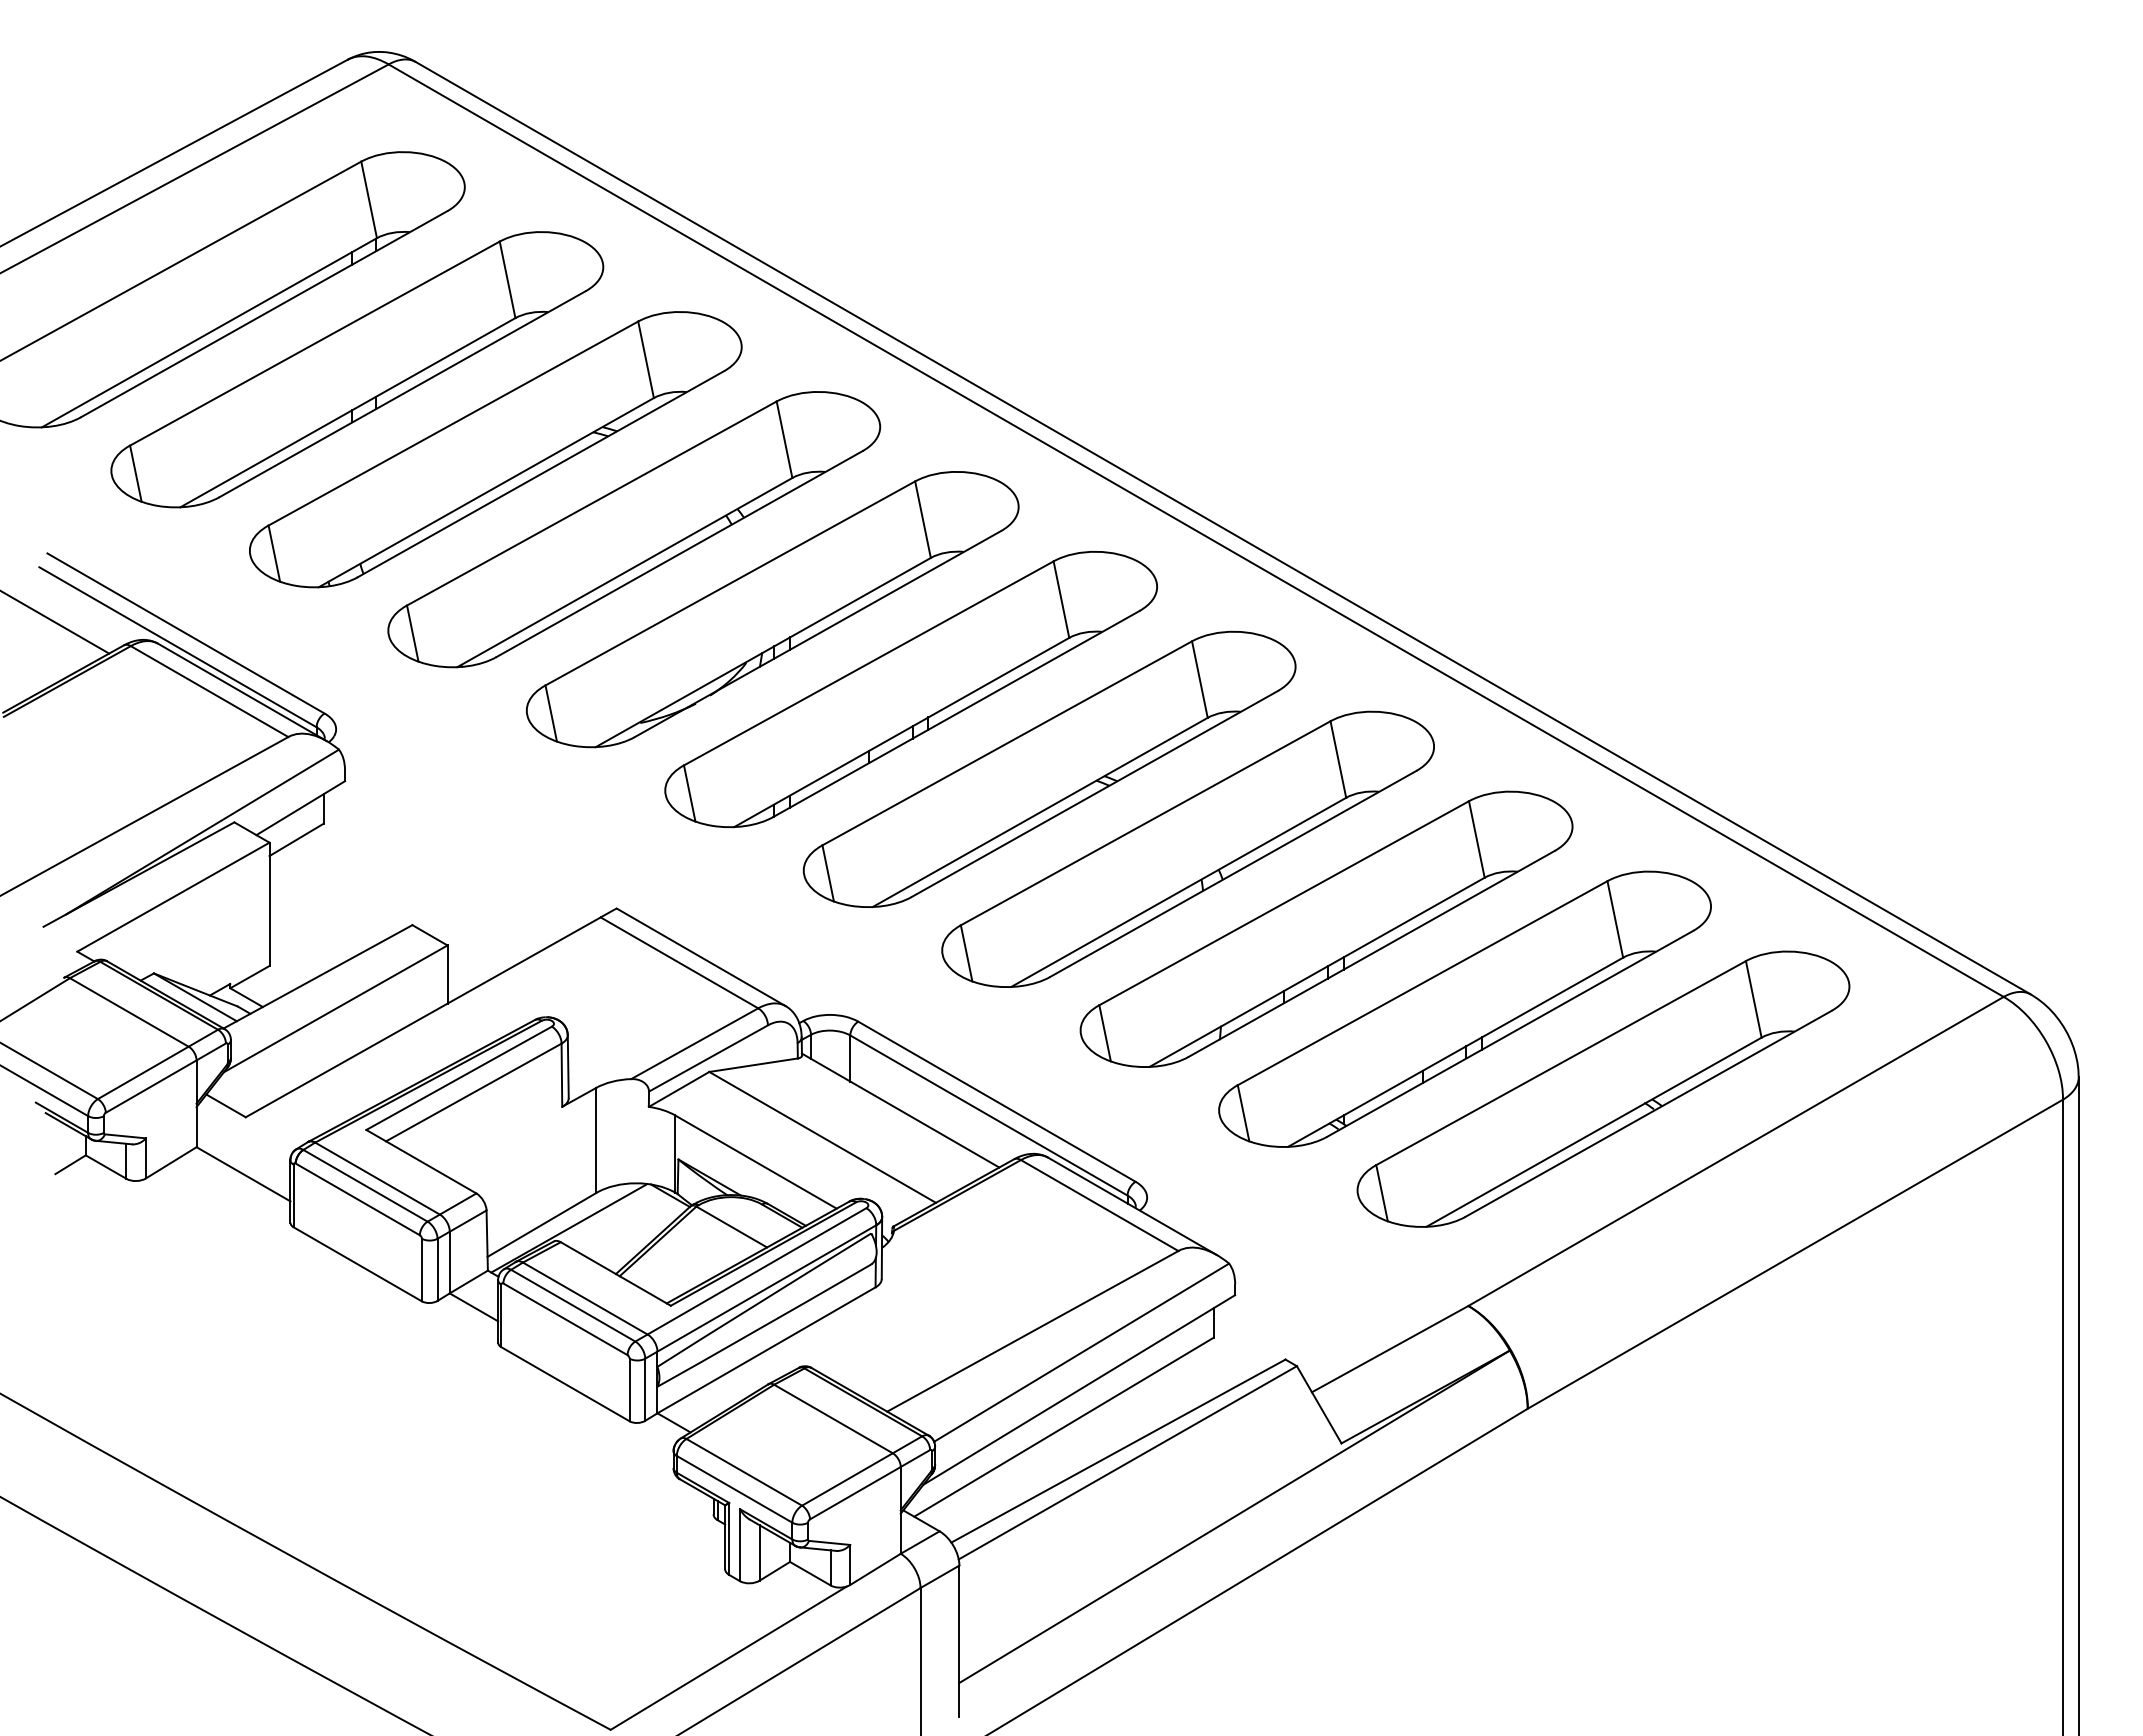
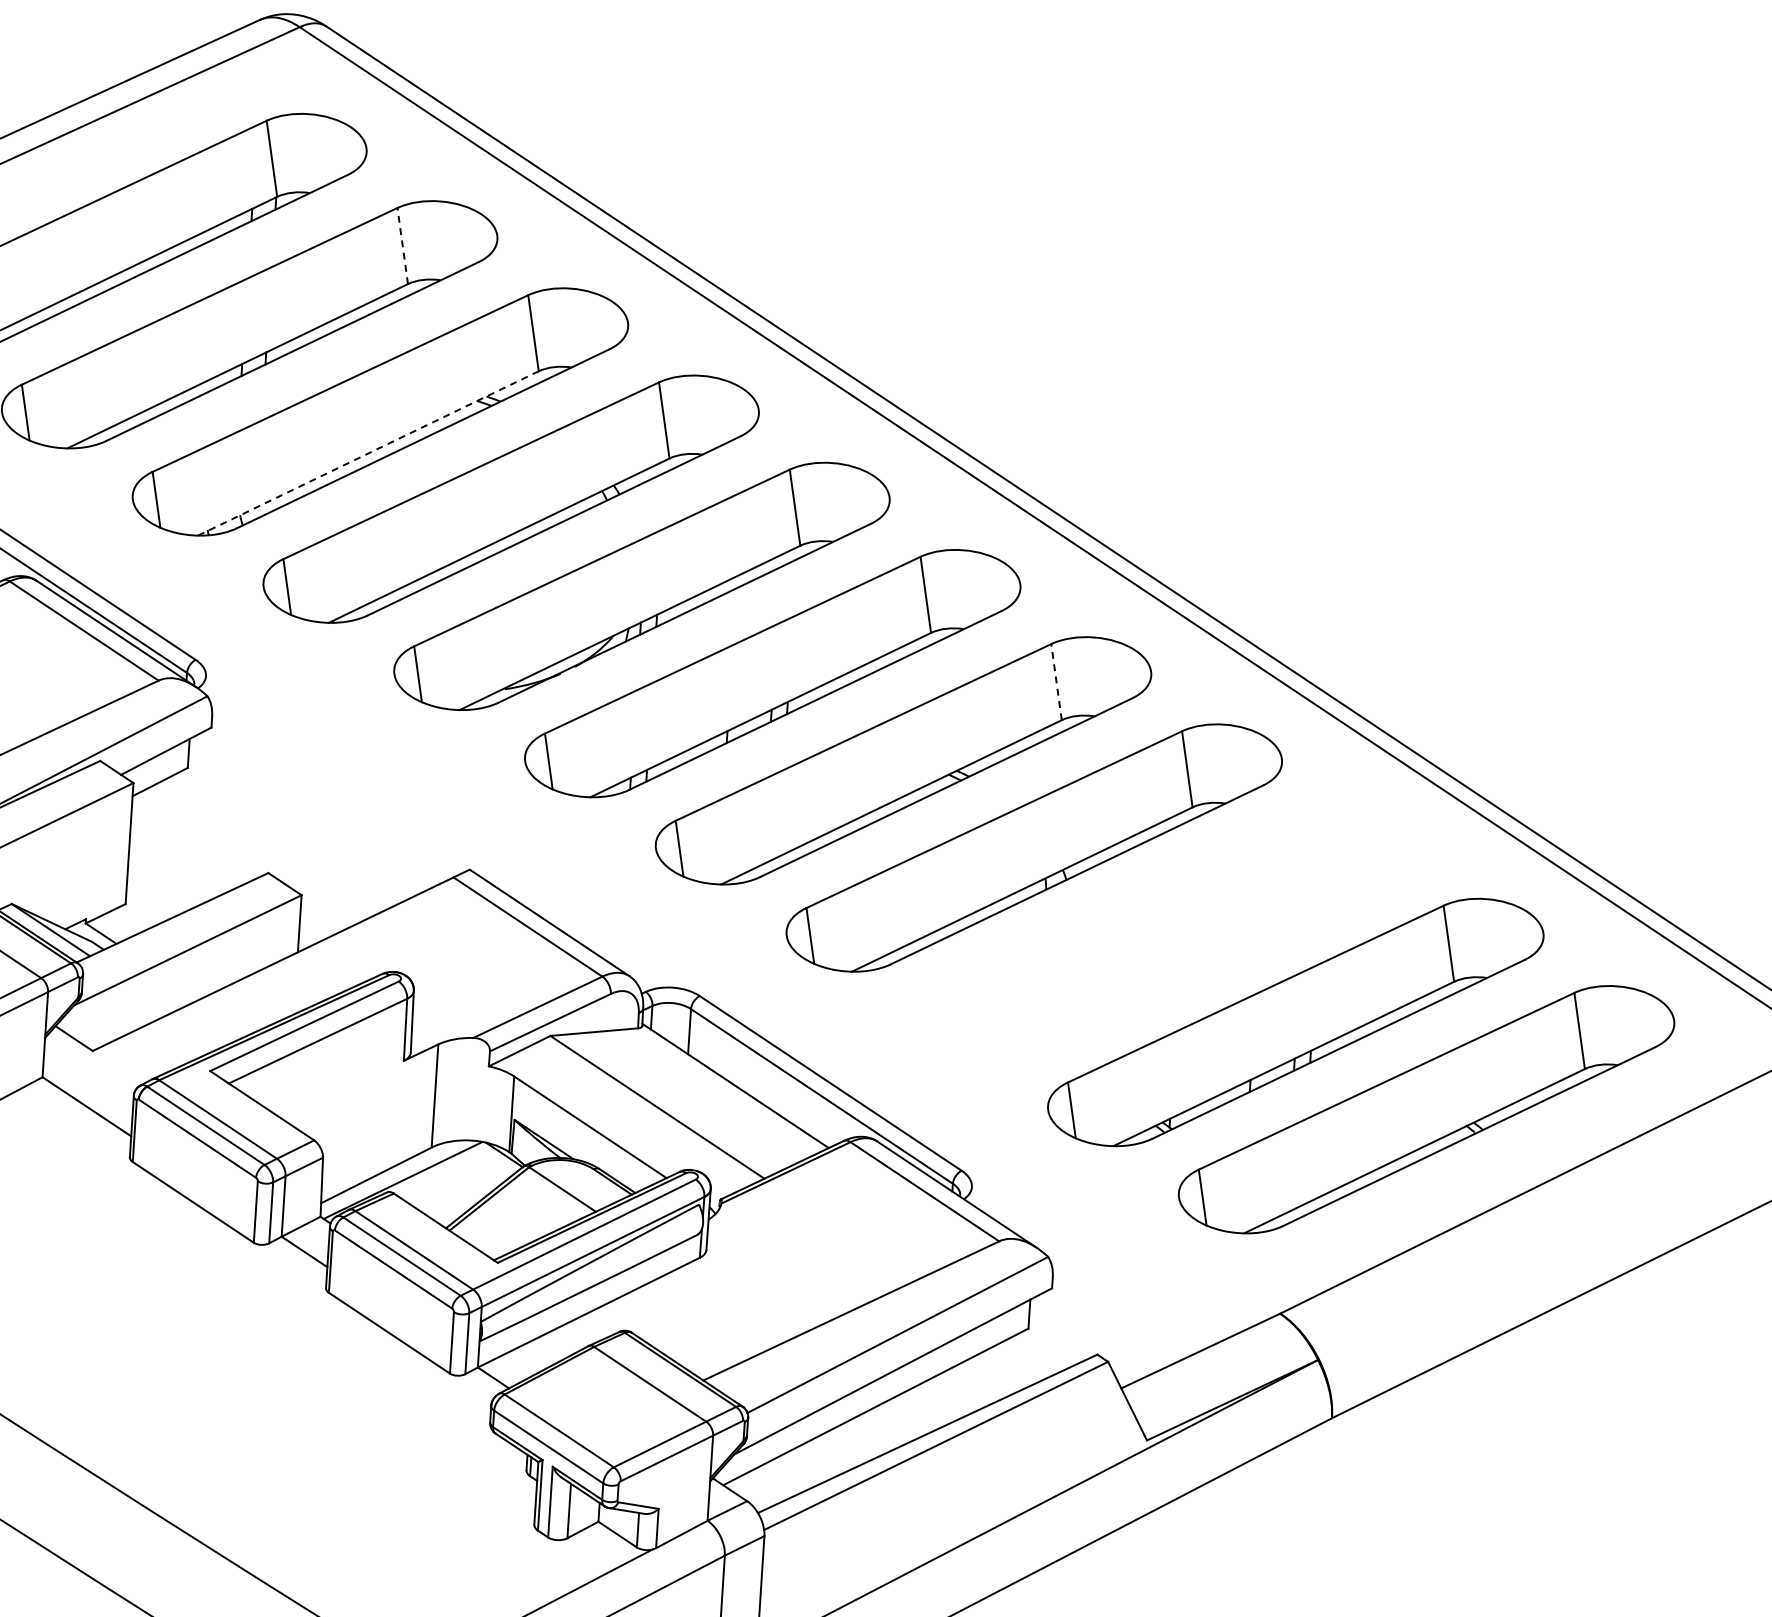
line: (507, 279) -> (402, 245), solid -> dashed
line: (486, 492) -> (368, 453), solid -> dashed
line: (1199, 679) -> (1056, 682), solid -> dashed
part: (1326, 928) -> (1164, 934), removed

